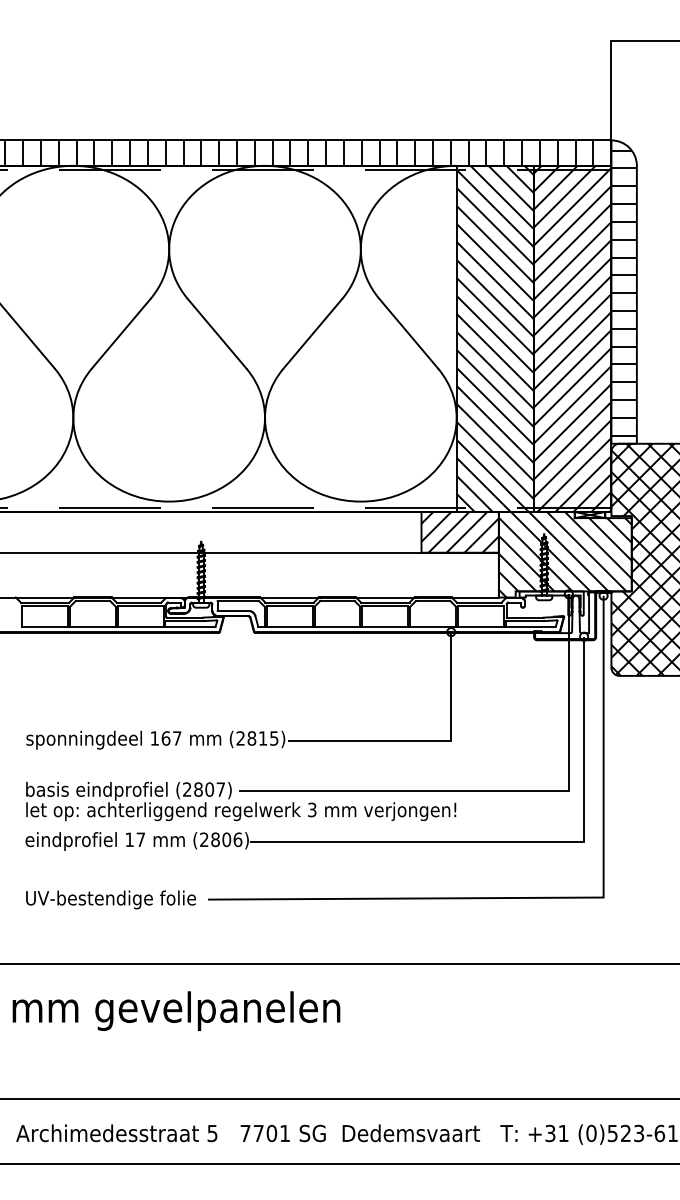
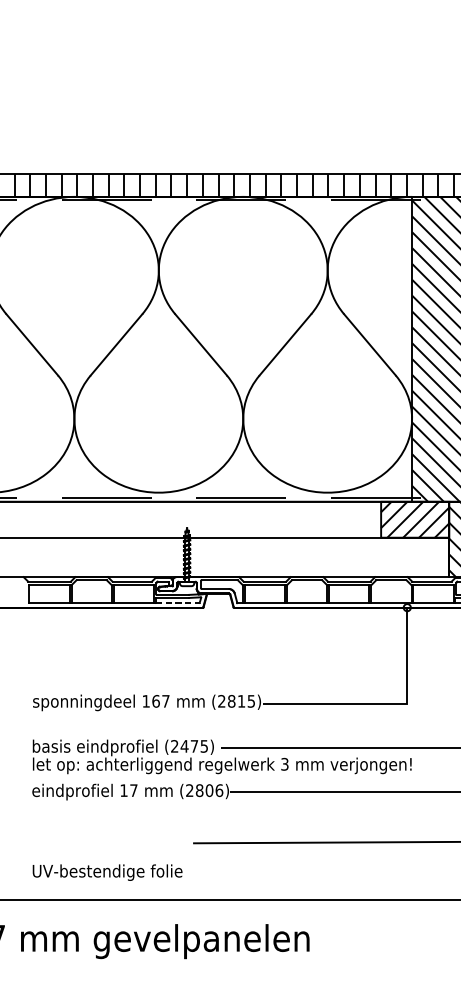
line: (191, 627) -> (178, 603), solid -> dashed
text: (208, 789) -> (193, 746), (2807) -> (2475)
text: (110, 899) -> (107, 872), moved

